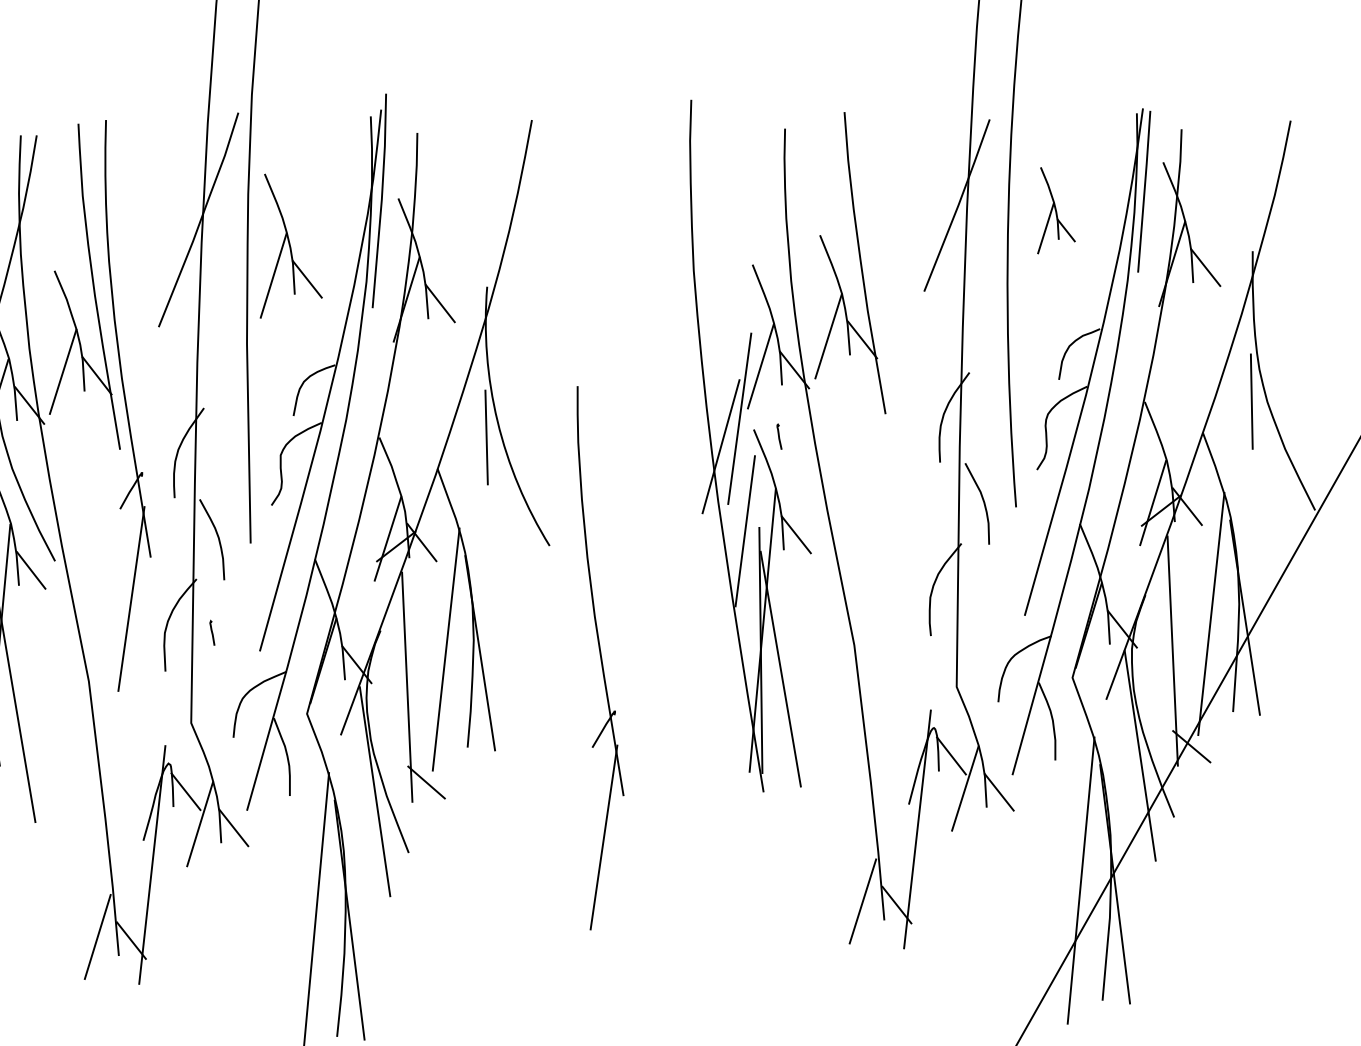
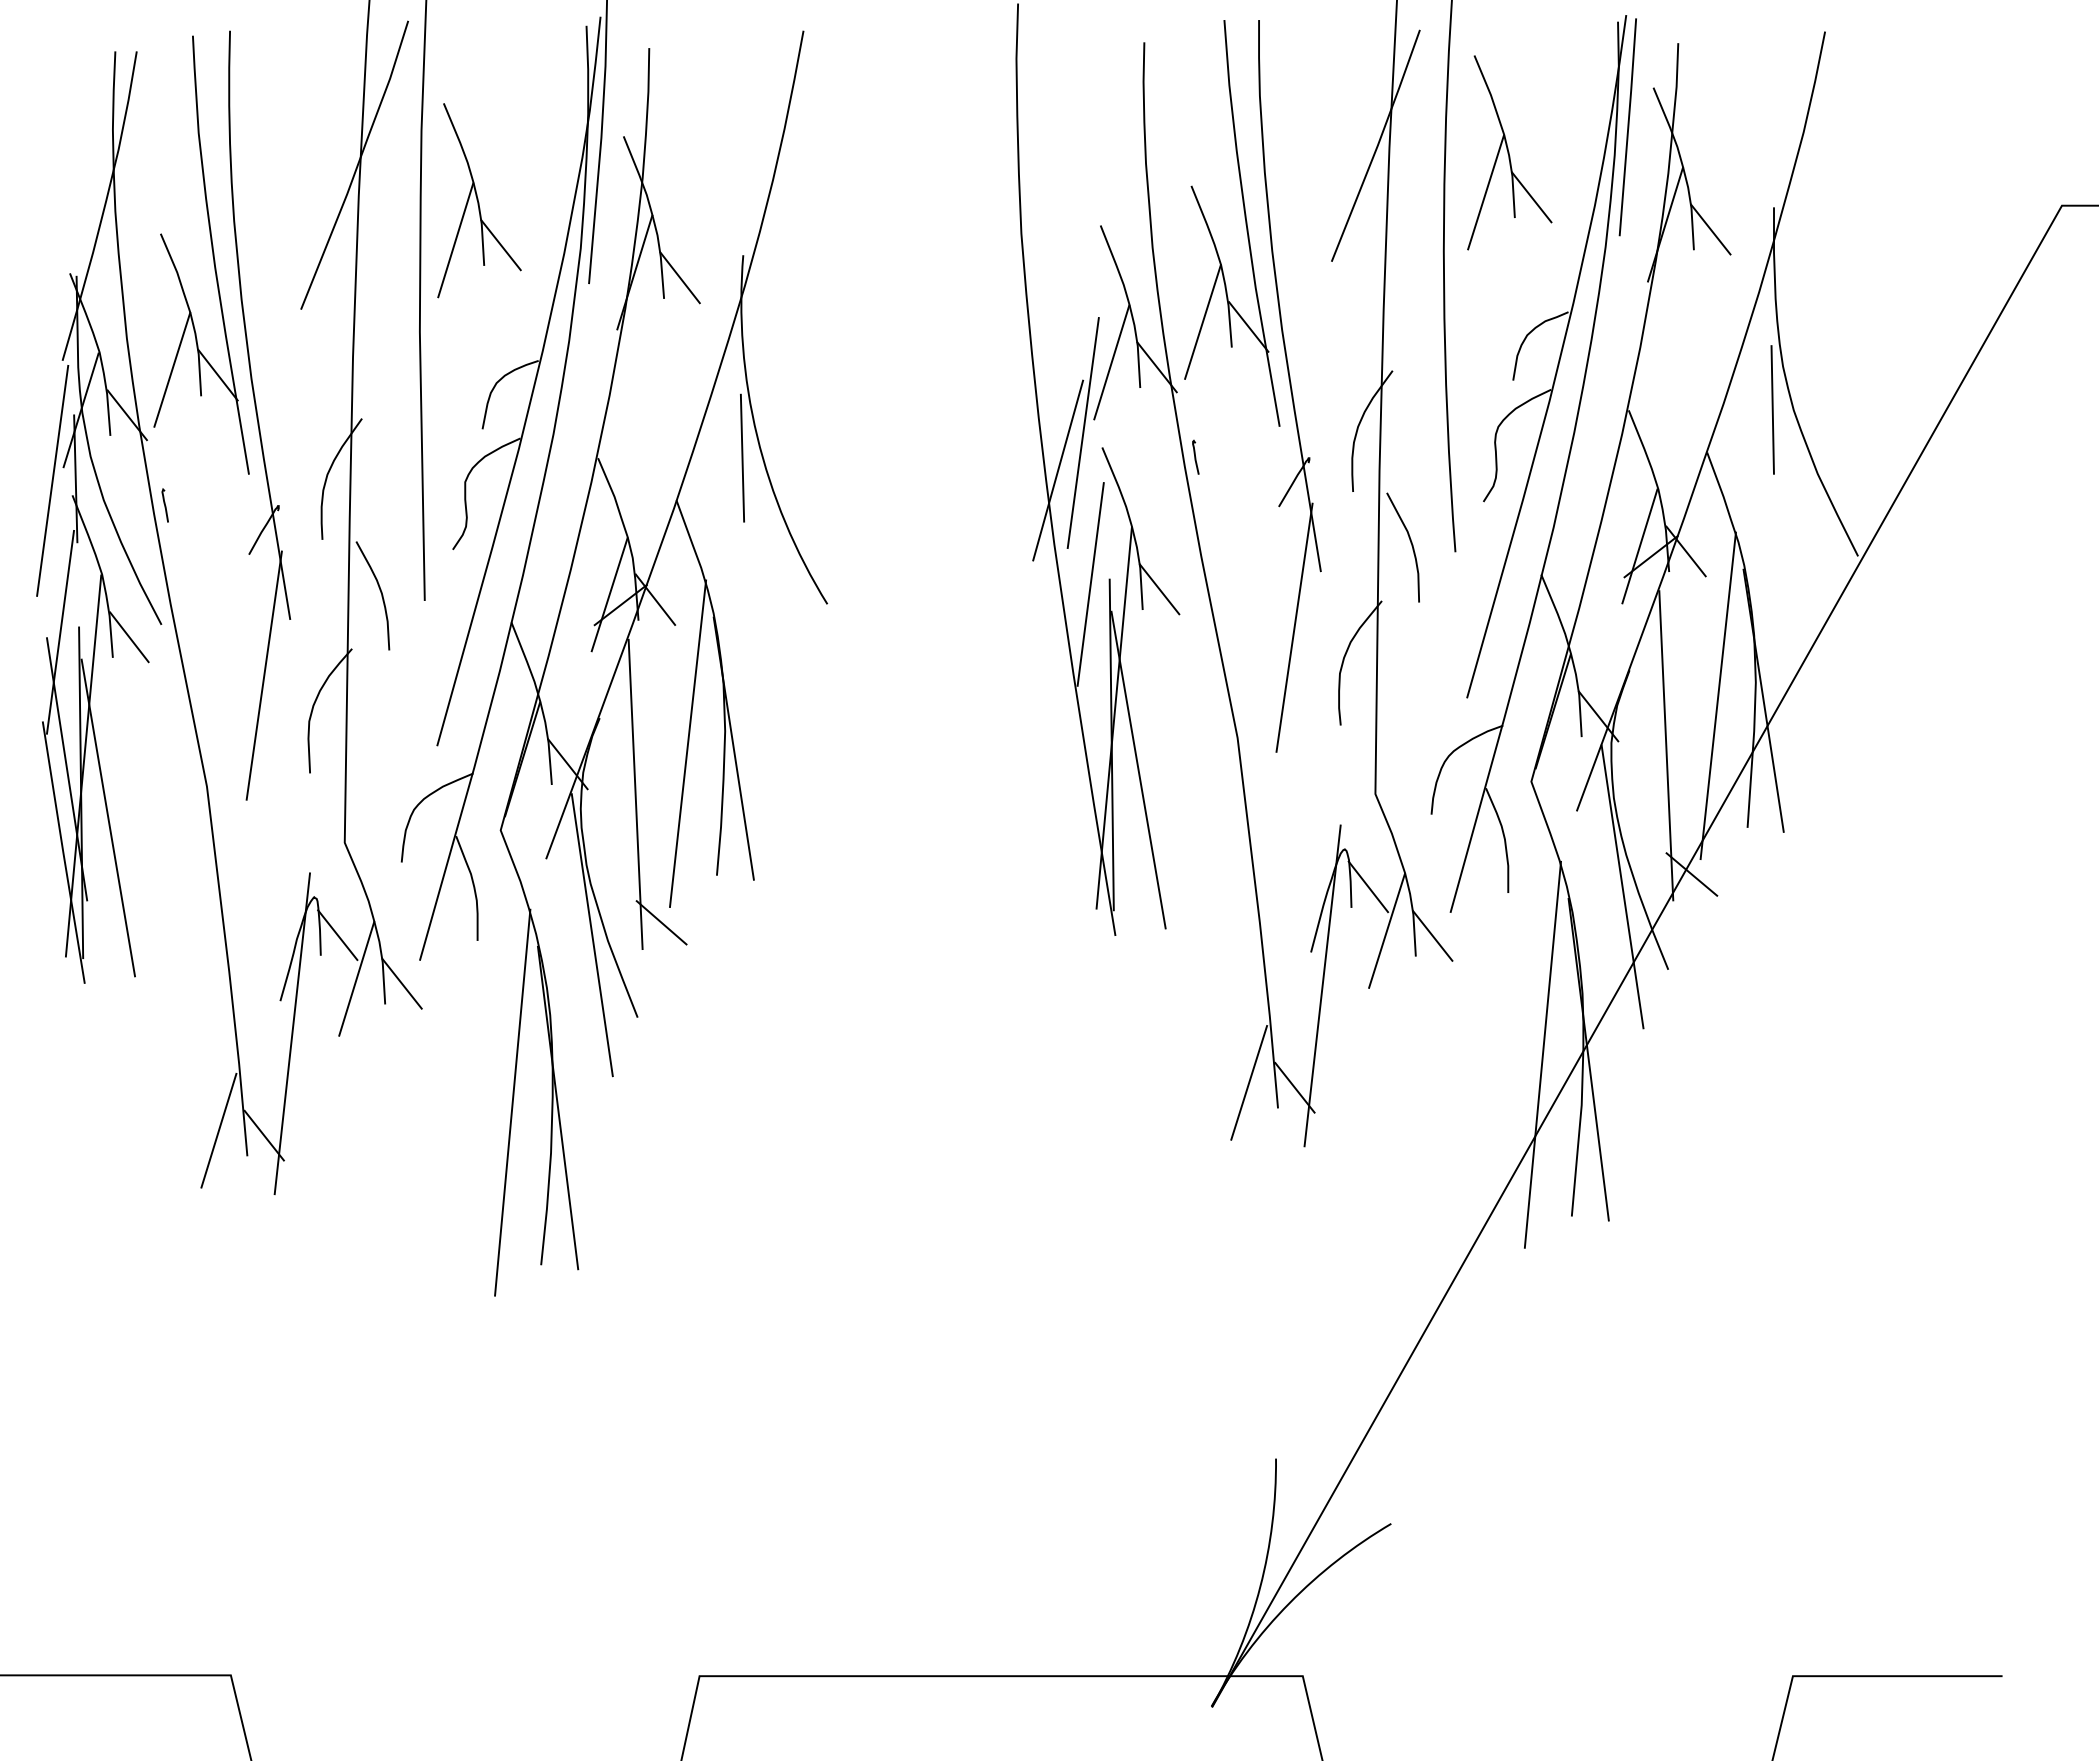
part: (1056, 210) -> (1509, 152), size x1.67
curve: (779, 436) -> (1195, 456), moved
curve: (211, 633) -> (164, 505), moved
part: (600, 658) -> (1289, 386), moved

